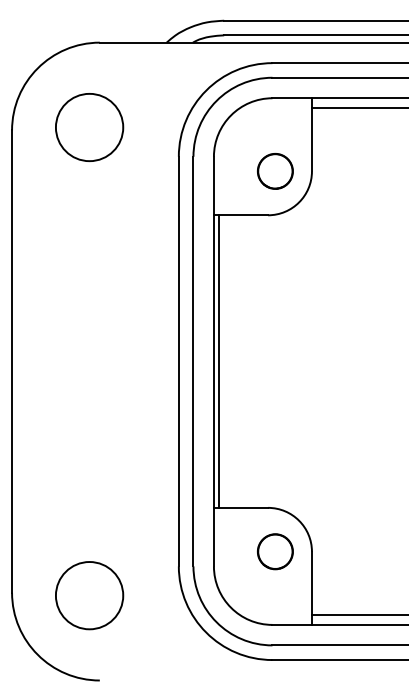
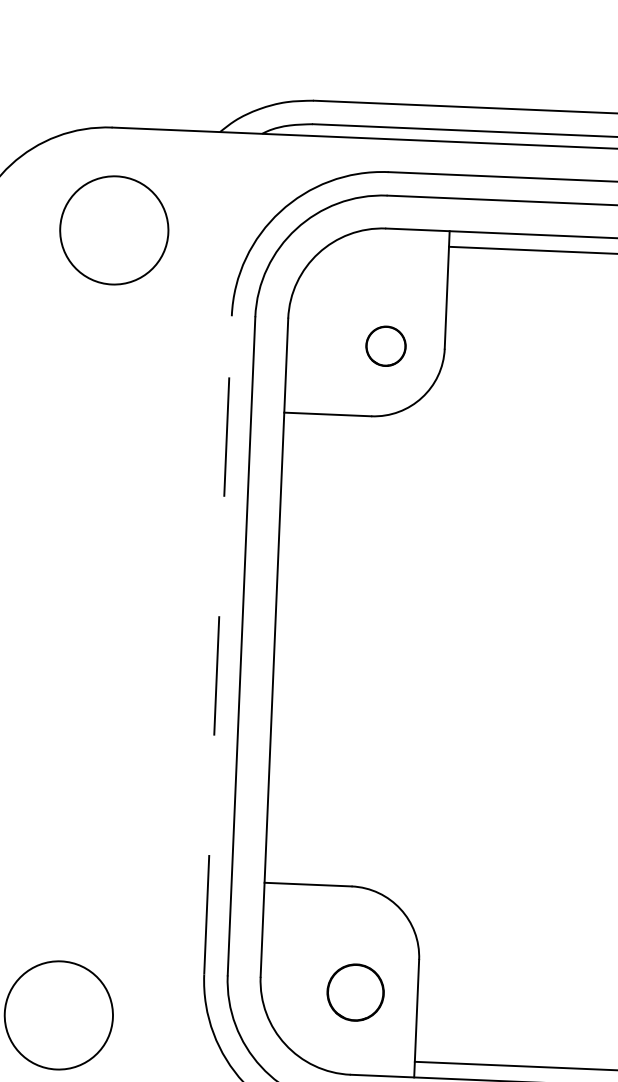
circle: (89, 127) -> (114, 230), moved
circle: (275, 171) -> (386, 346), size x0.7
line: (178, 361) -> (217, 645), solid -> dashed
line: (219, 361) -> (283, 647), removed
circle: (275, 551) -> (355, 992), moved

